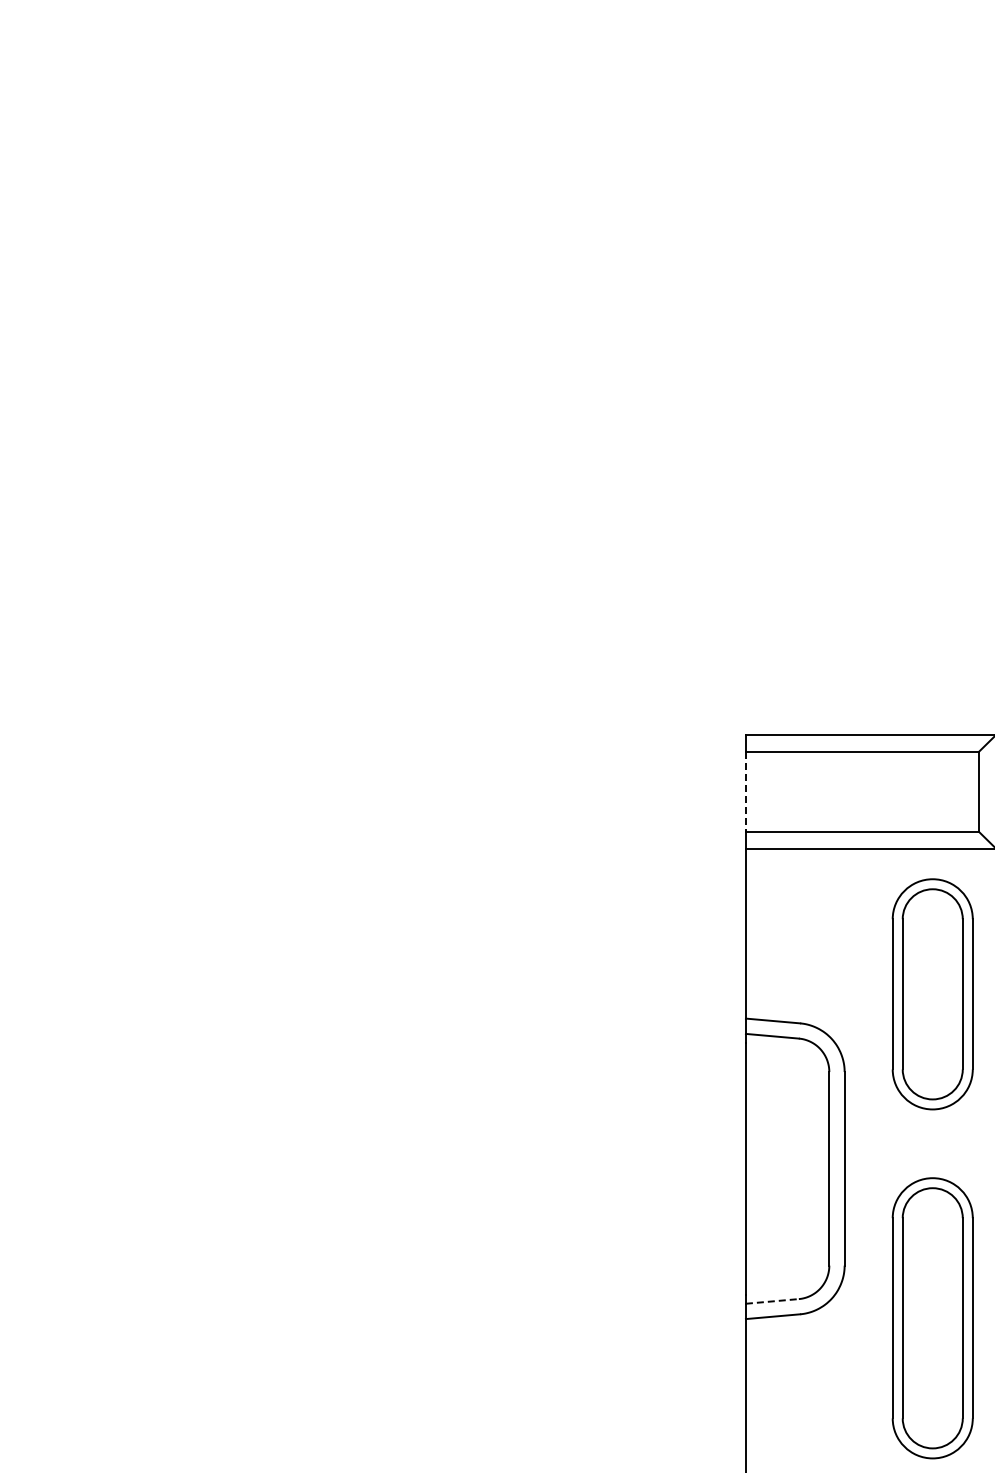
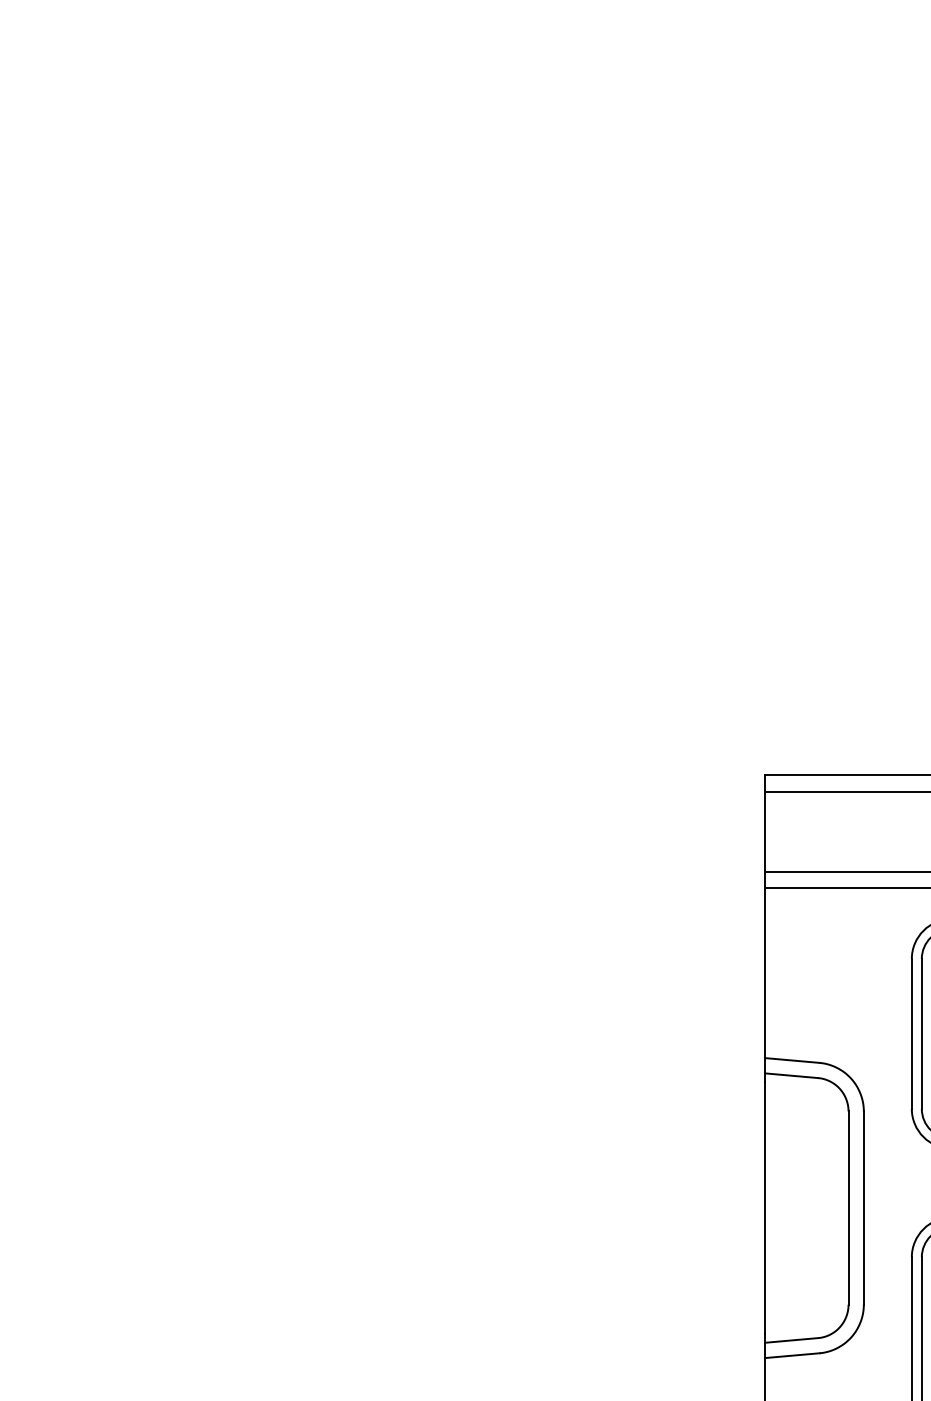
line: (745, 792) -> (764, 832), dashed -> solid
line: (772, 1301) -> (791, 1340), dashed -> solid

